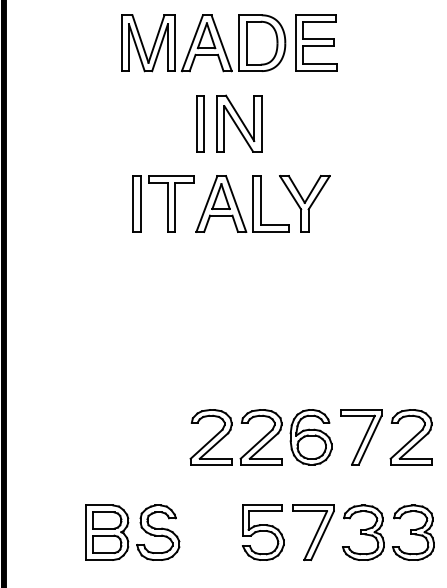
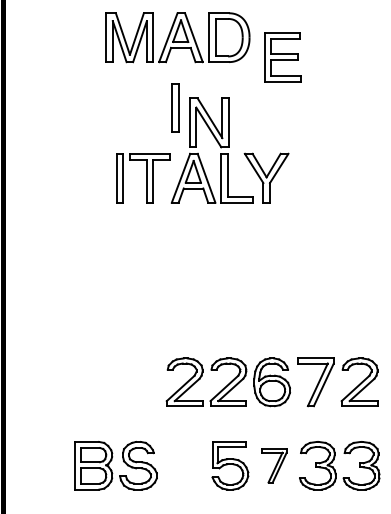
part: (316, 42) -> (282, 57), moved
part: (239, 123) -> (209, 122), moved
part: (313, 532) -> (274, 465), size x0.7

